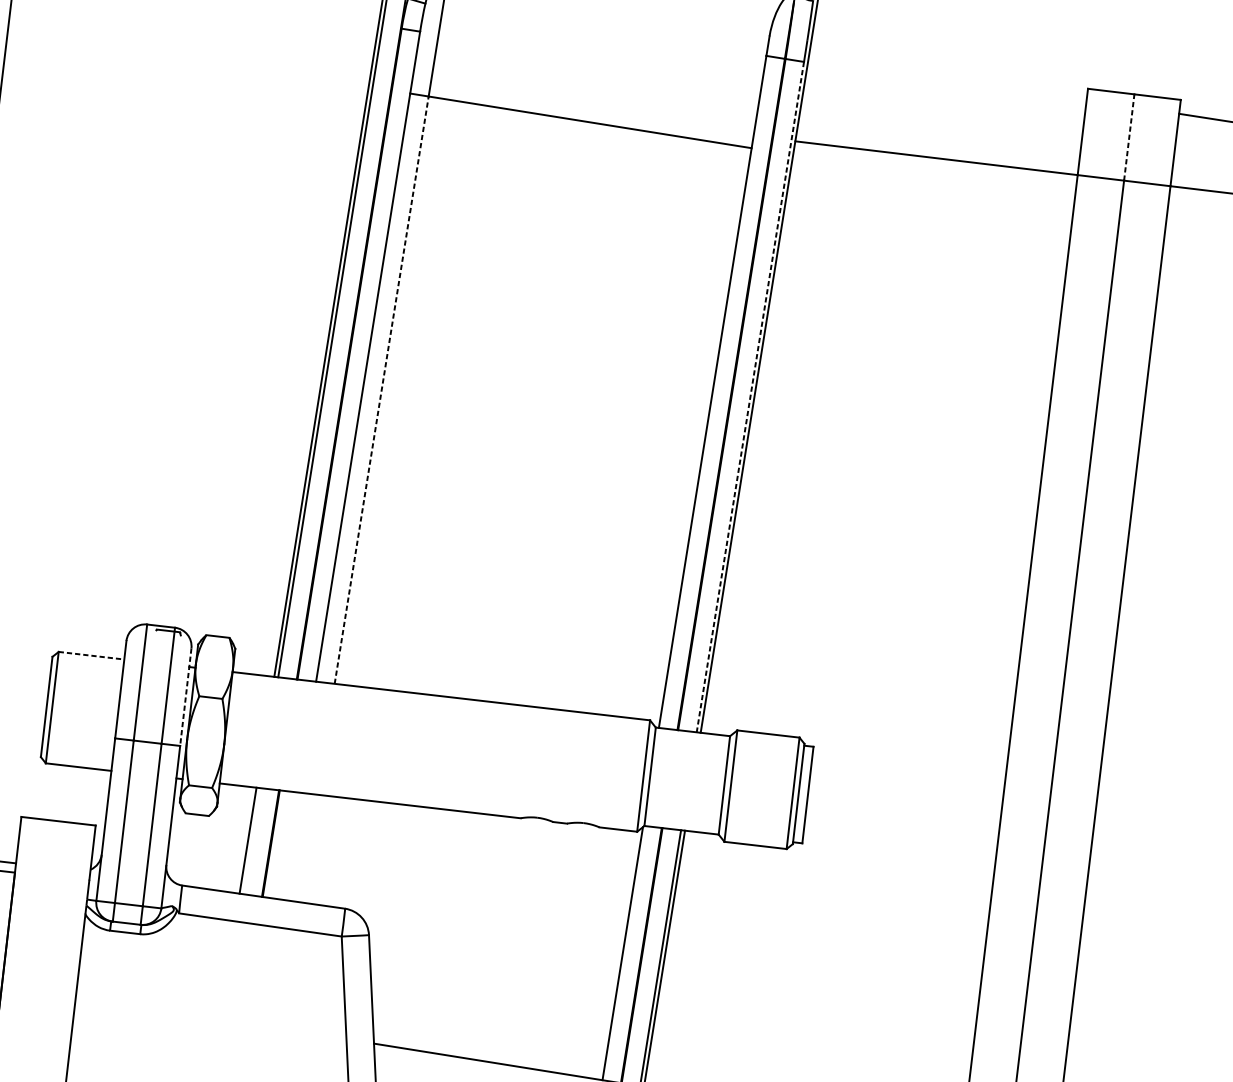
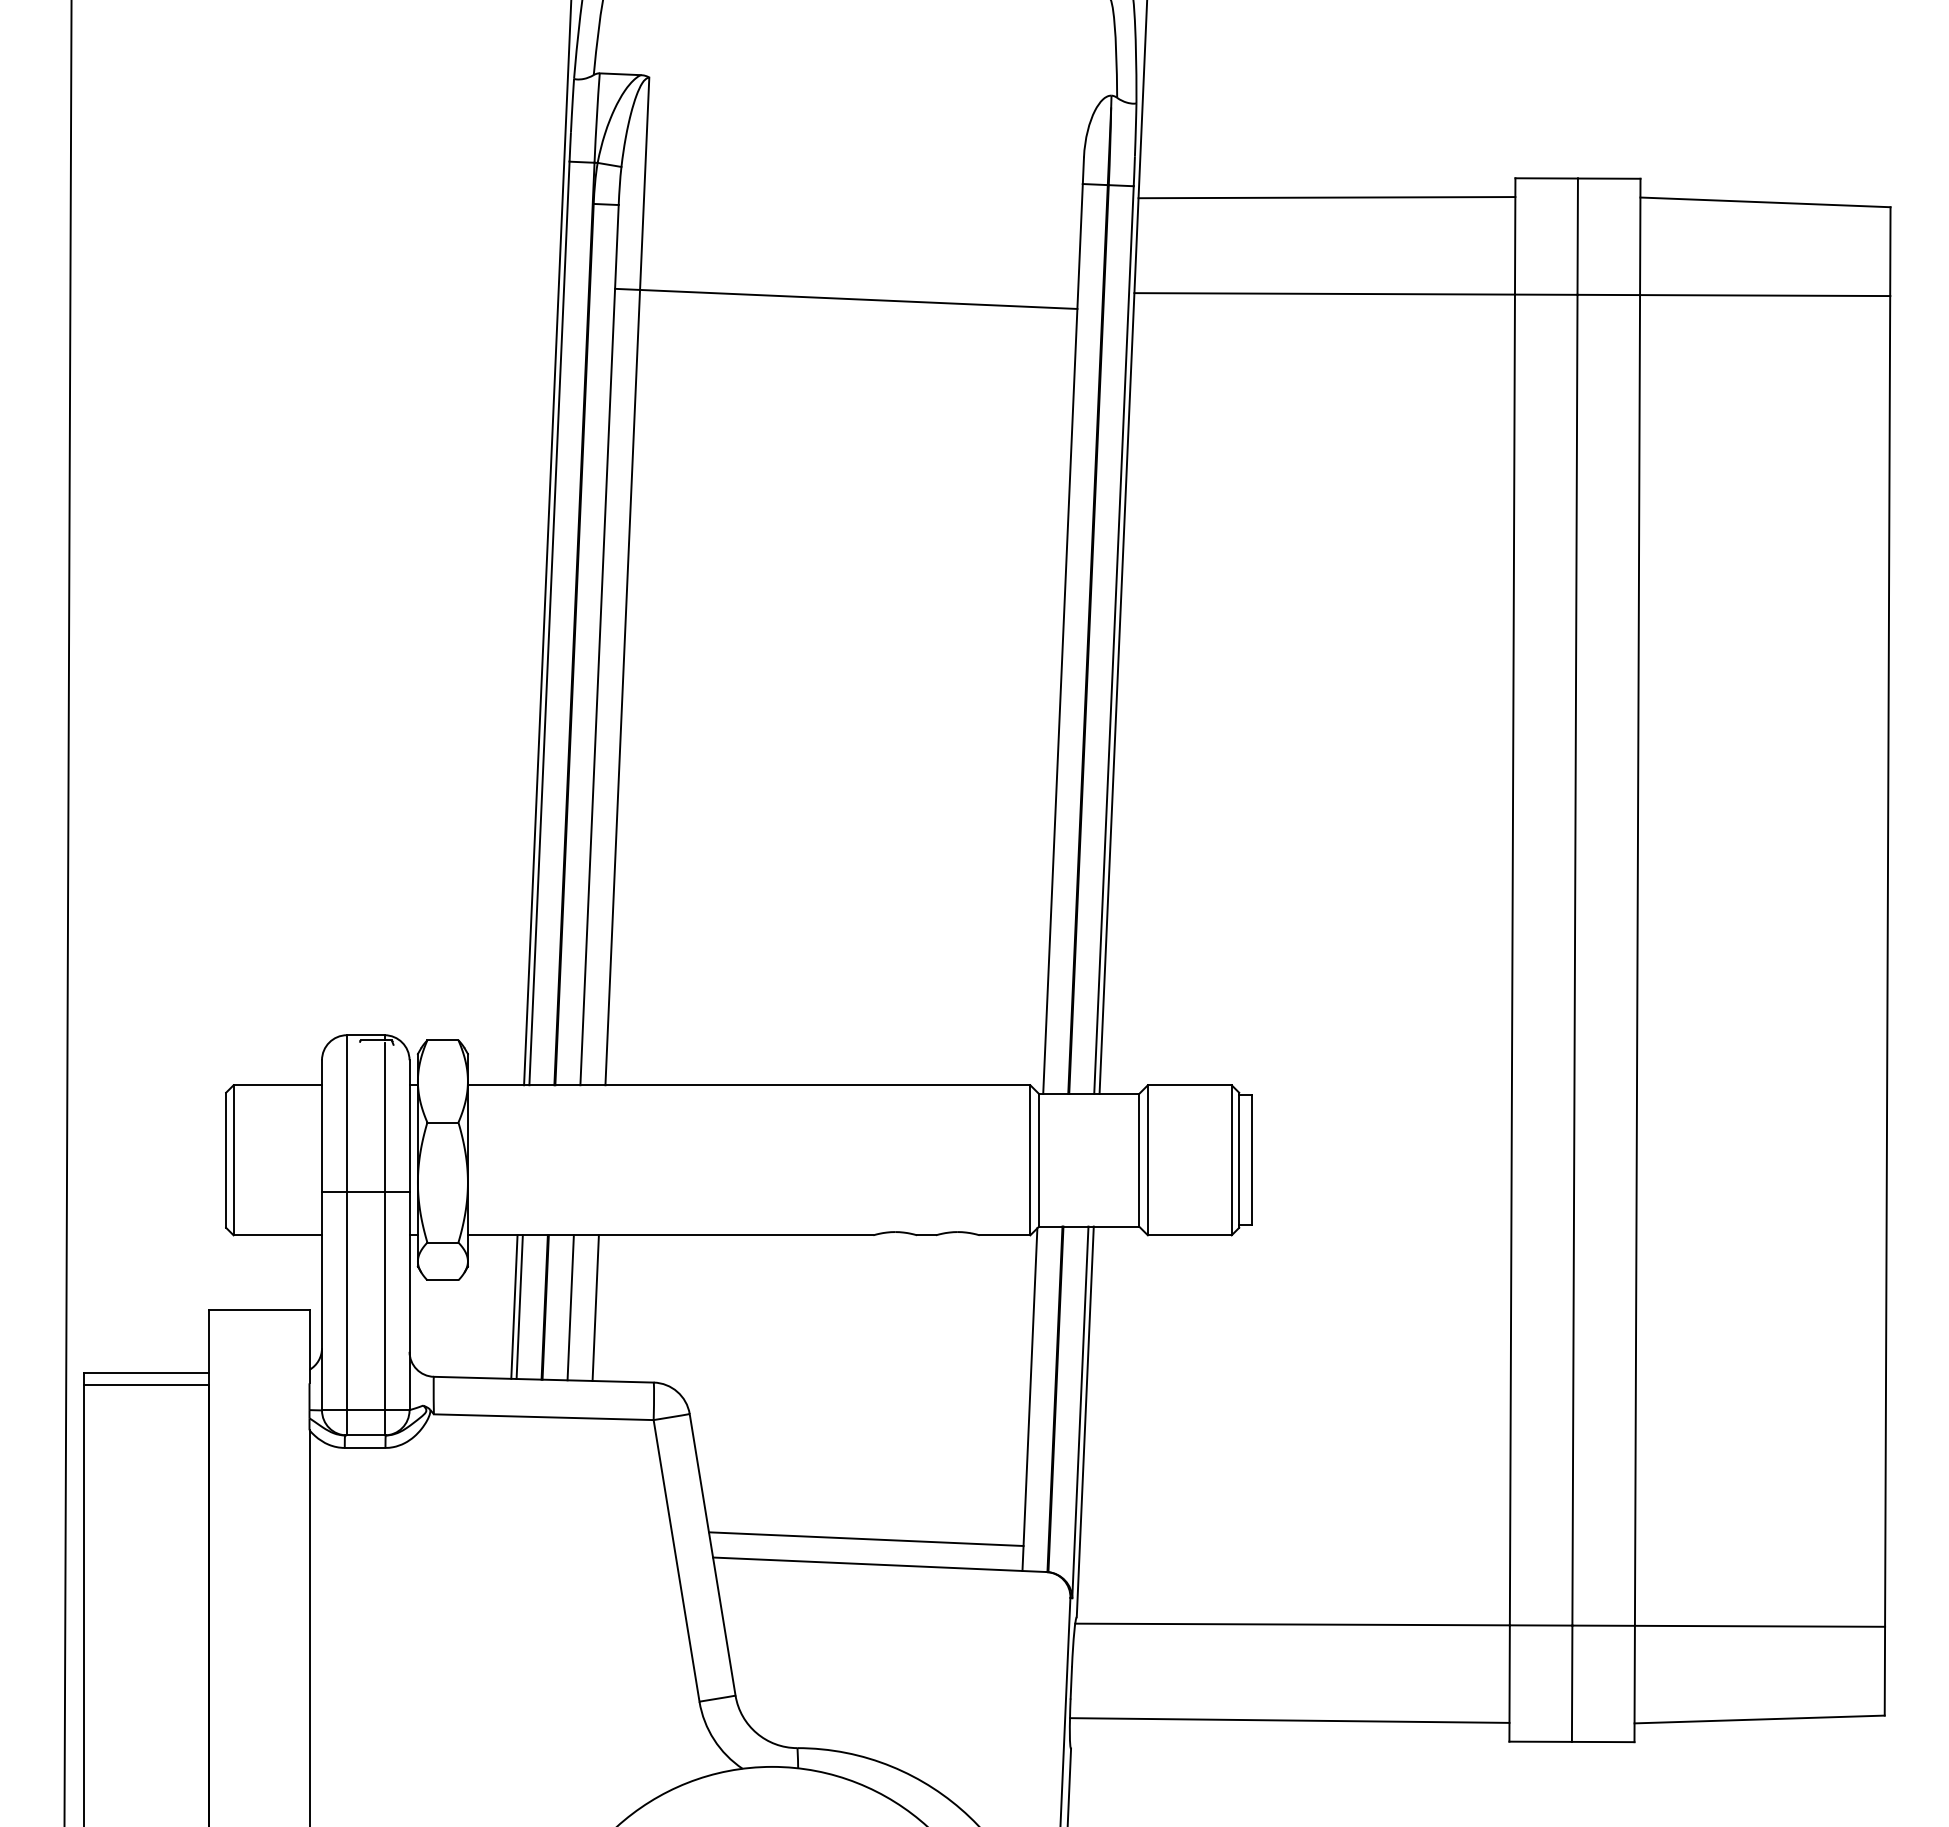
line: (946, 86) -> (1326, 197), added
line: (1129, 137) -> (1577, 236), dashed -> solid
line: (381, 390) -> (622, 687), dashed -> solid
line: (750, 397) -> (1113, 640), dashed -> solid
line: (92, 655) -> (278, 1085), dashed -> solid
line: (185, 696) -> (409, 1125), dashed -> solid
line: (251, 840) -> (519, 1306), added
line: (289, 845) -> (570, 1307), added
line: (308, 847) -> (595, 1307), added
line: (488, 1043) -> (865, 1539), added

